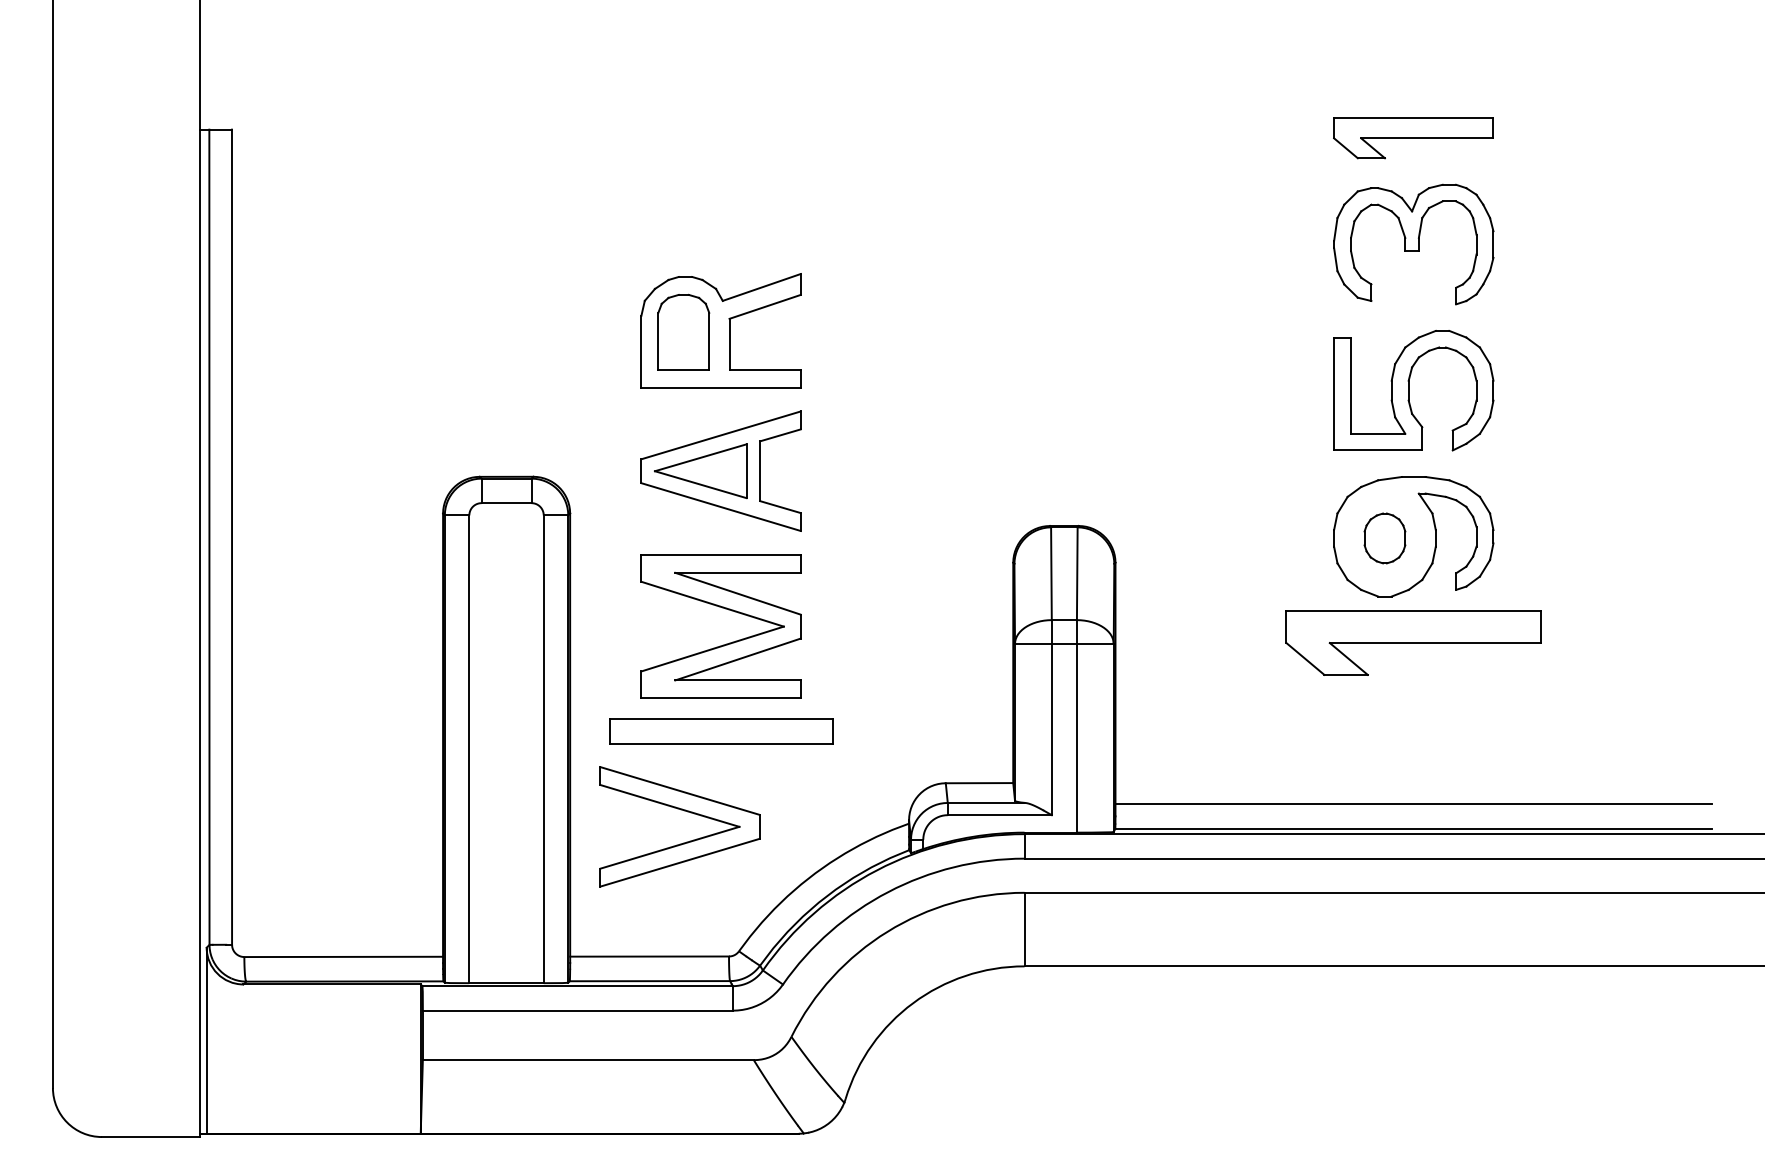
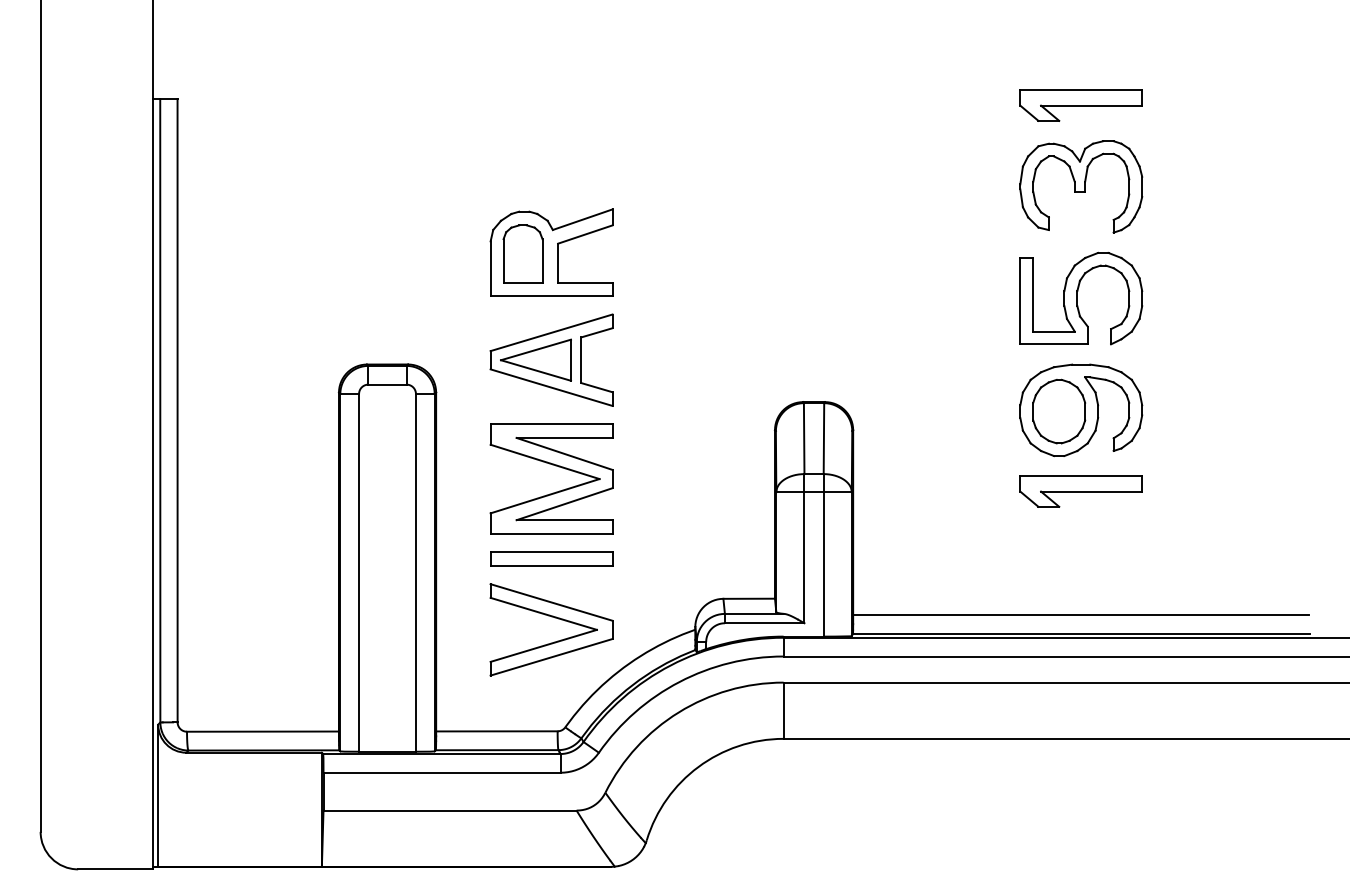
part: (1384, 538) -> (1058, 411), size x1.67
part: (1413, 642) -> (1081, 491), size x0.62
part: (720, 730) -> (551, 558), size x0.71
part: (684, 811) -> (554, 618), moved

